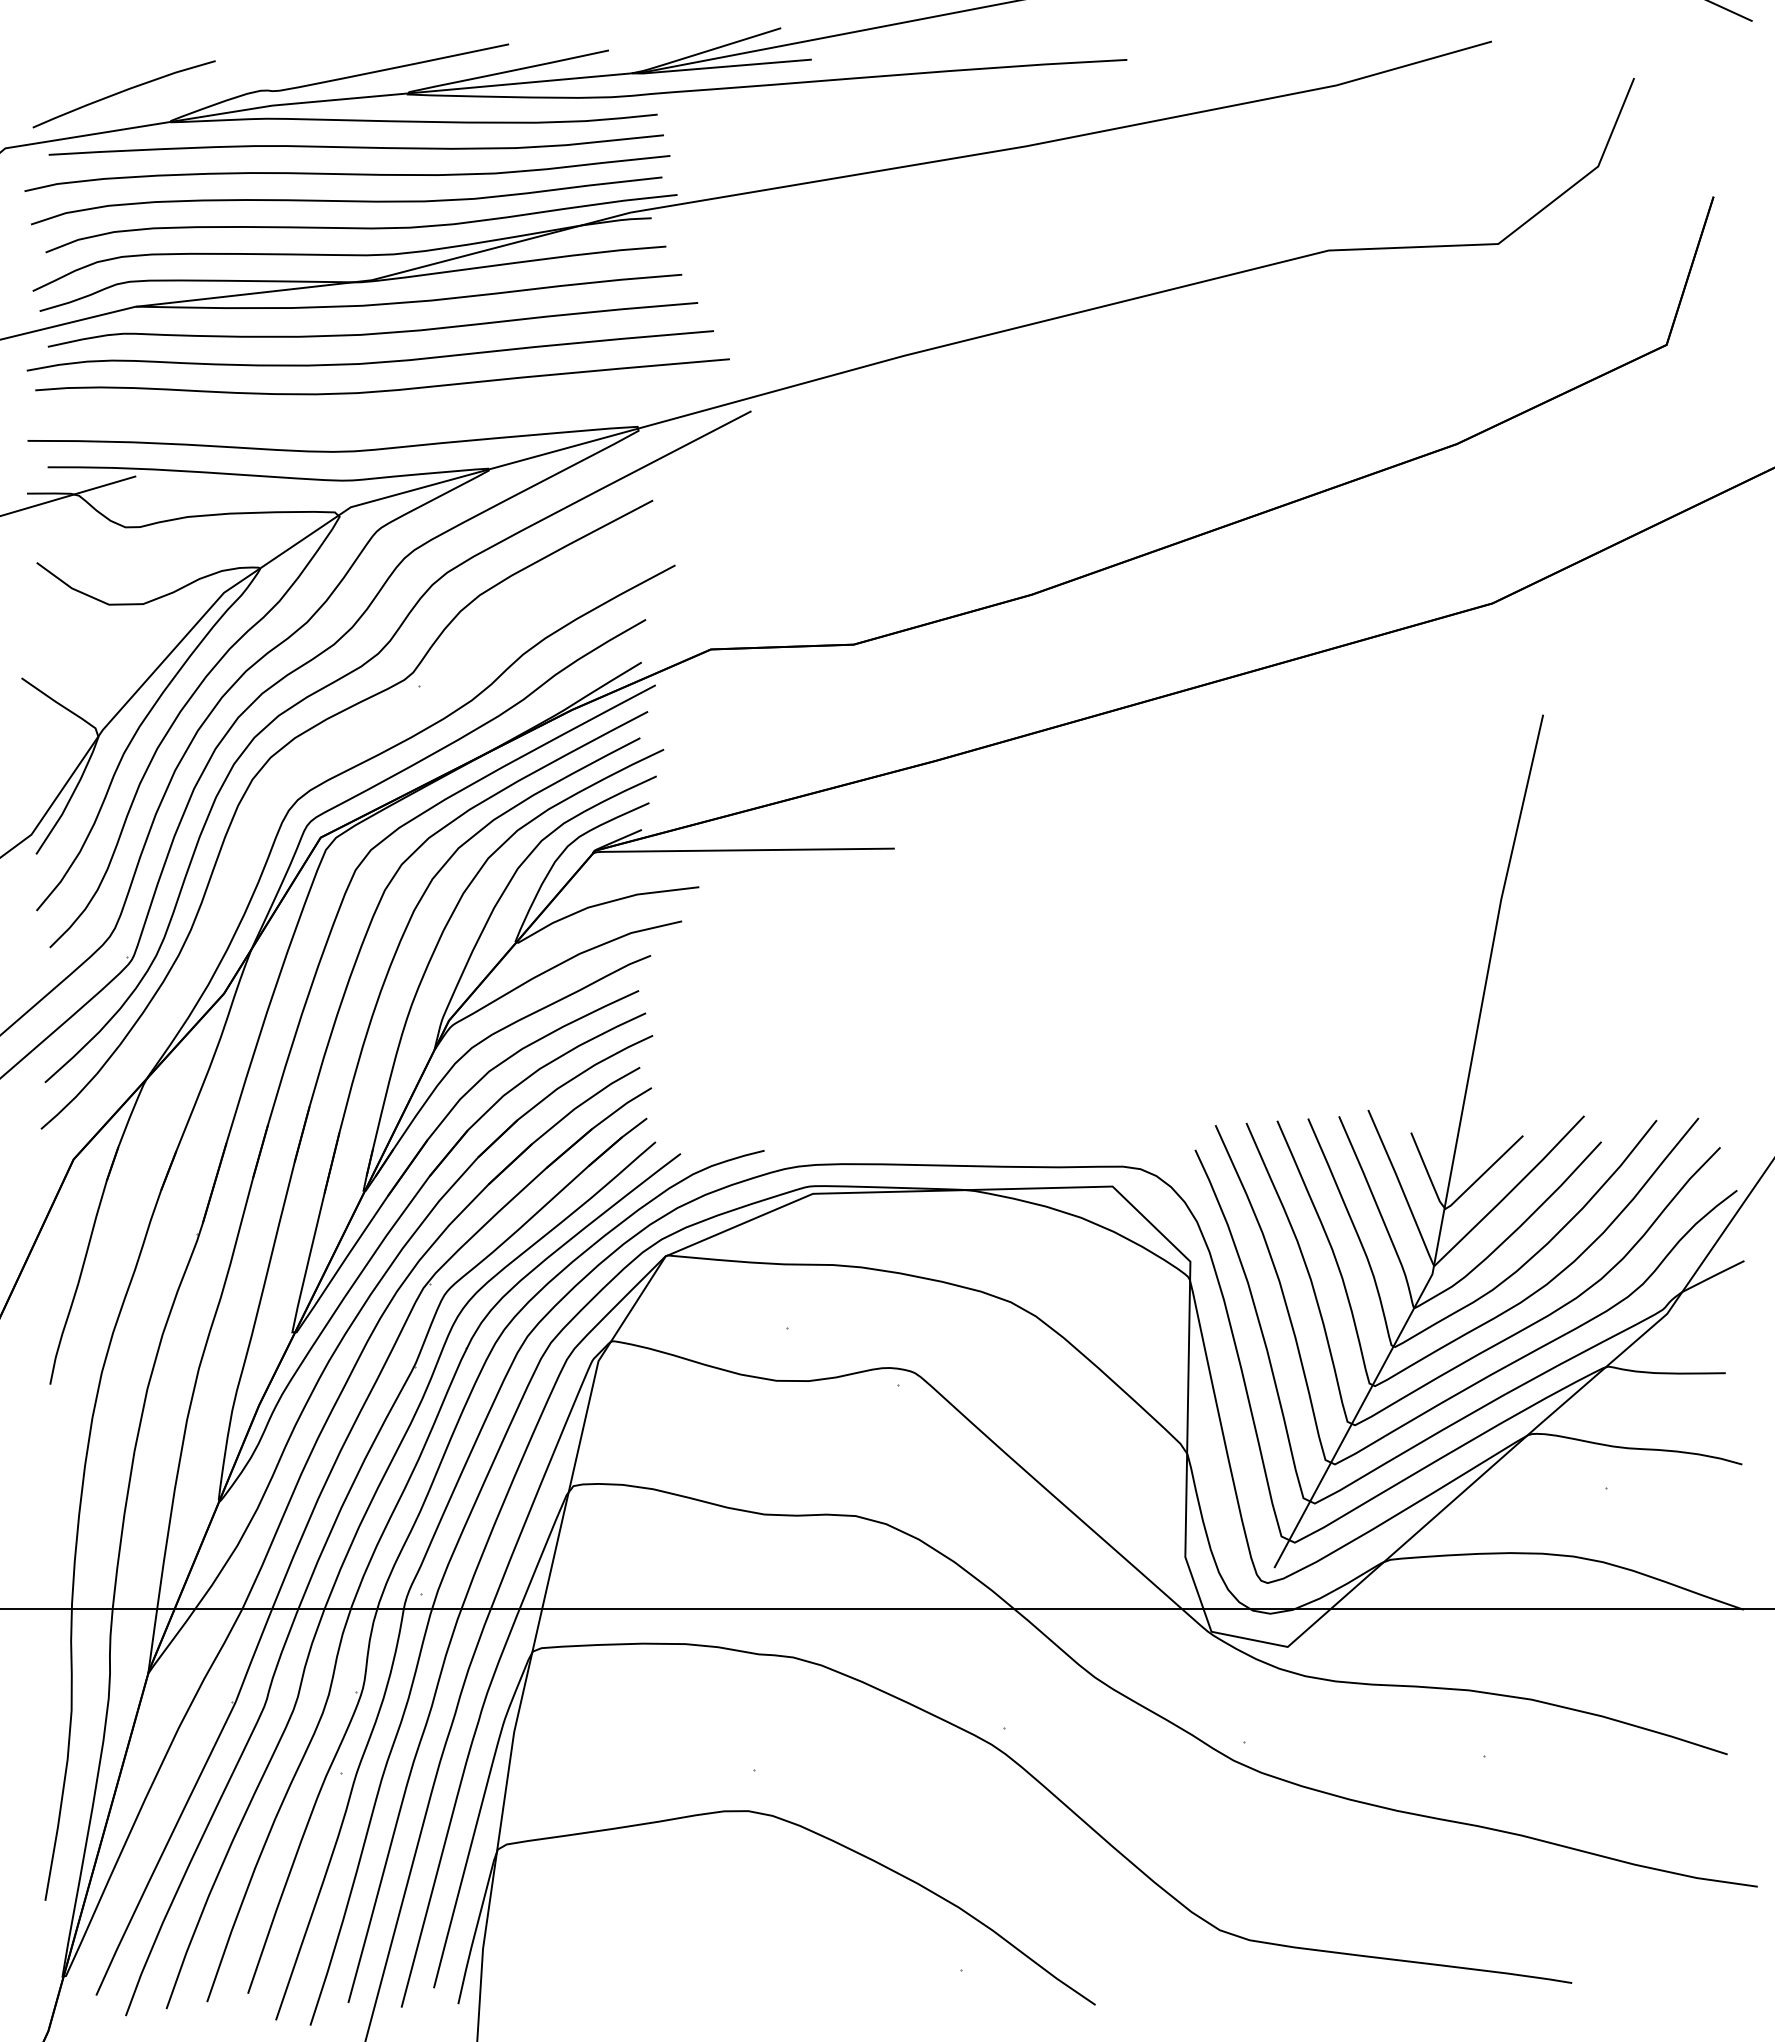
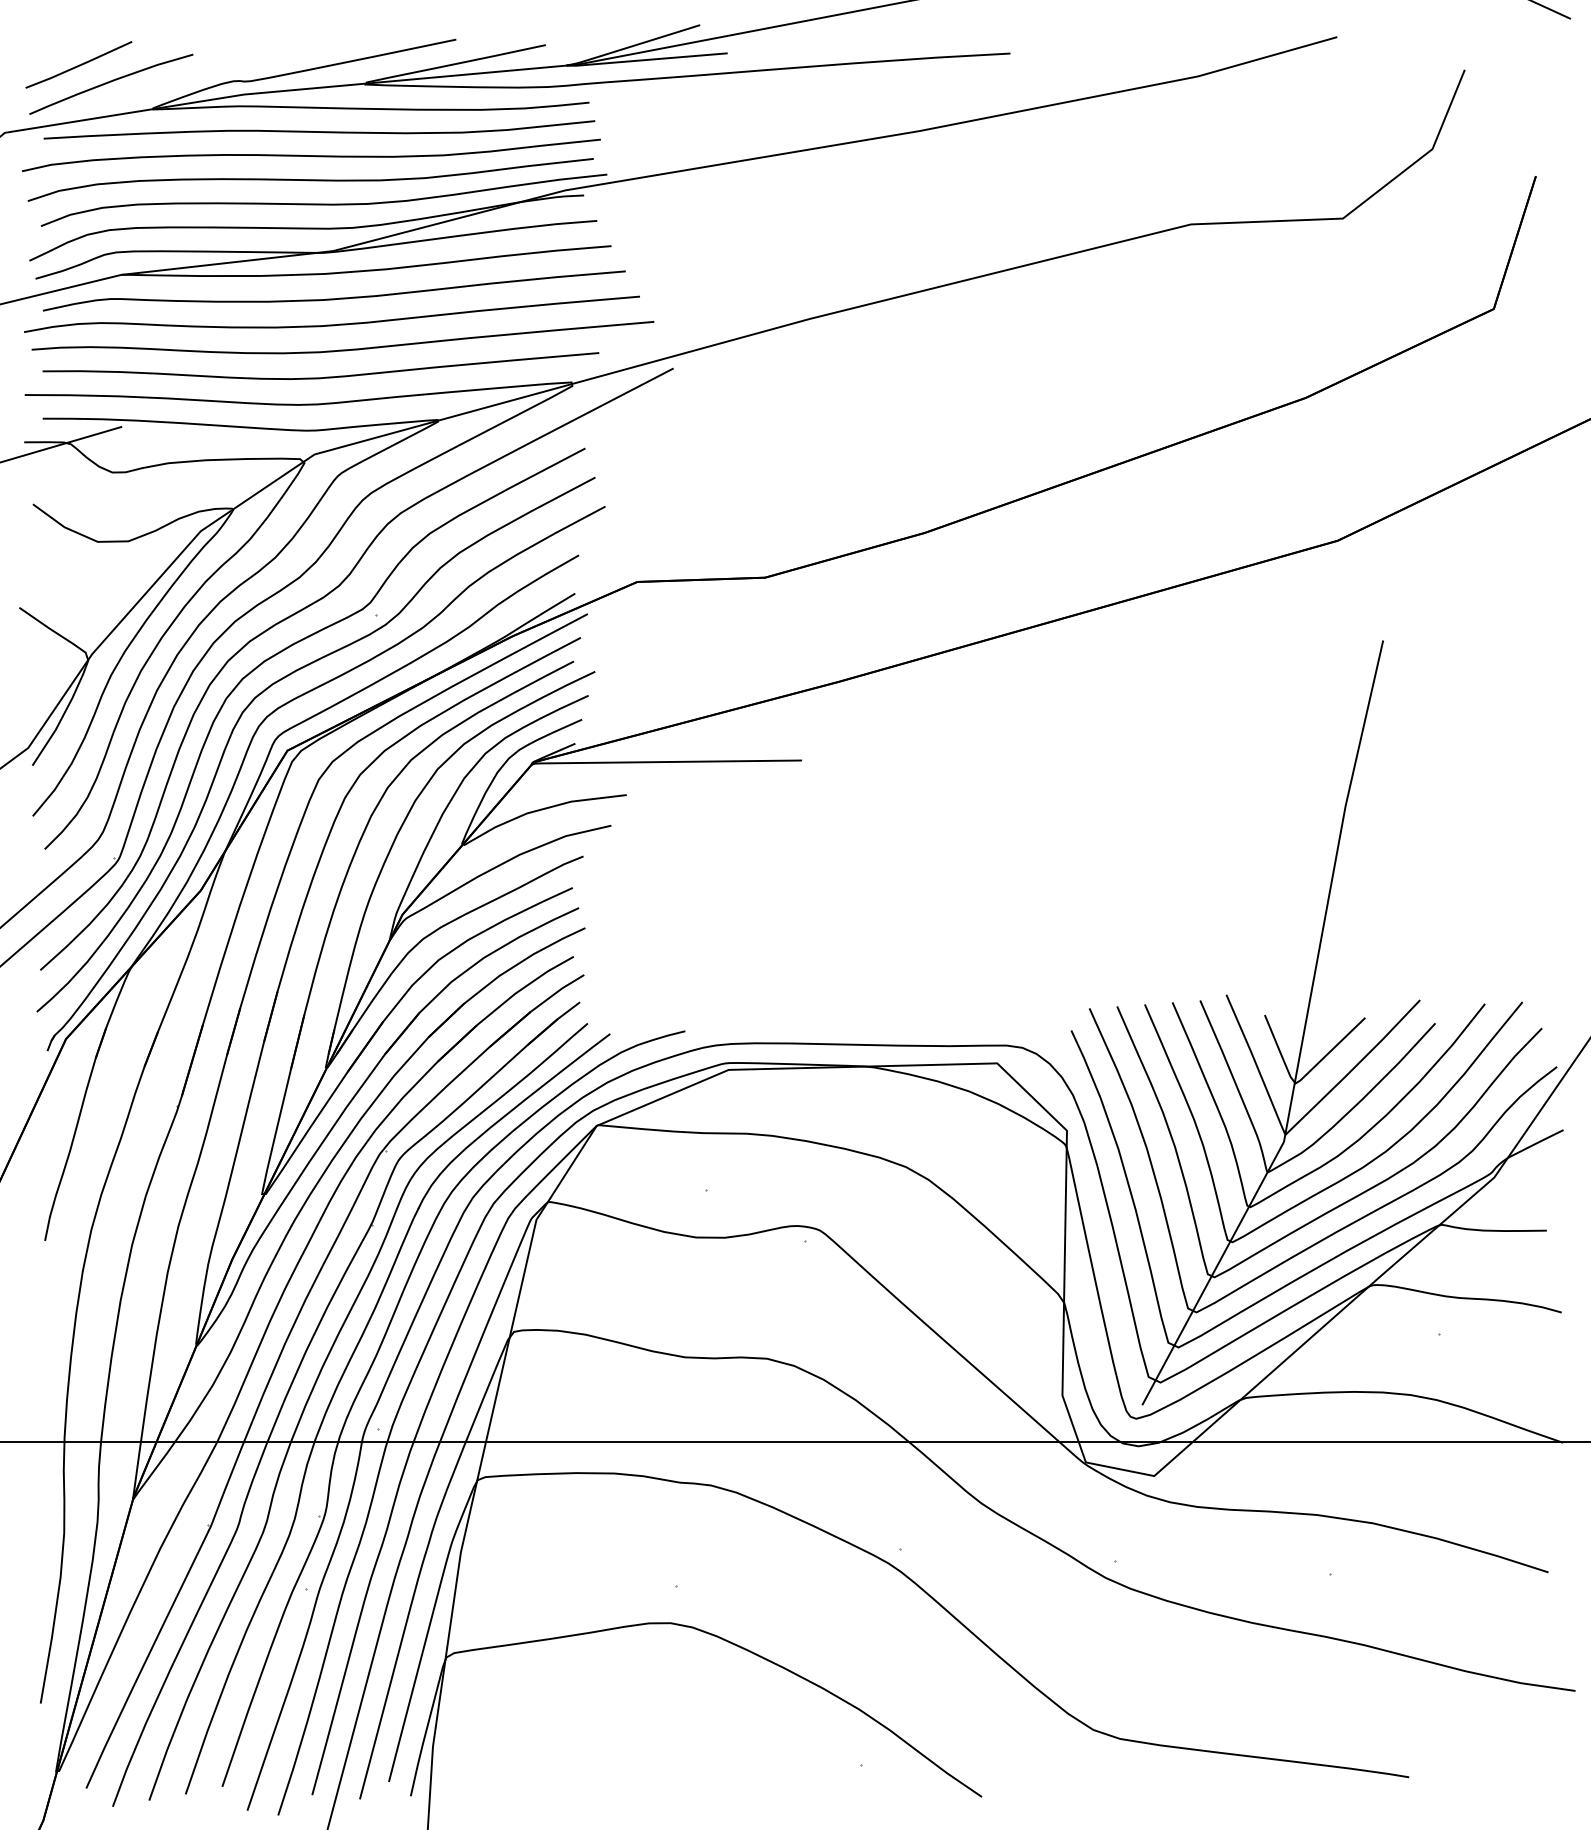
line: (87, 72) -> (78, 64), added
curve: (361, 420) -> (324, 376), added
part: (293, 773) -> (263, 693), added

